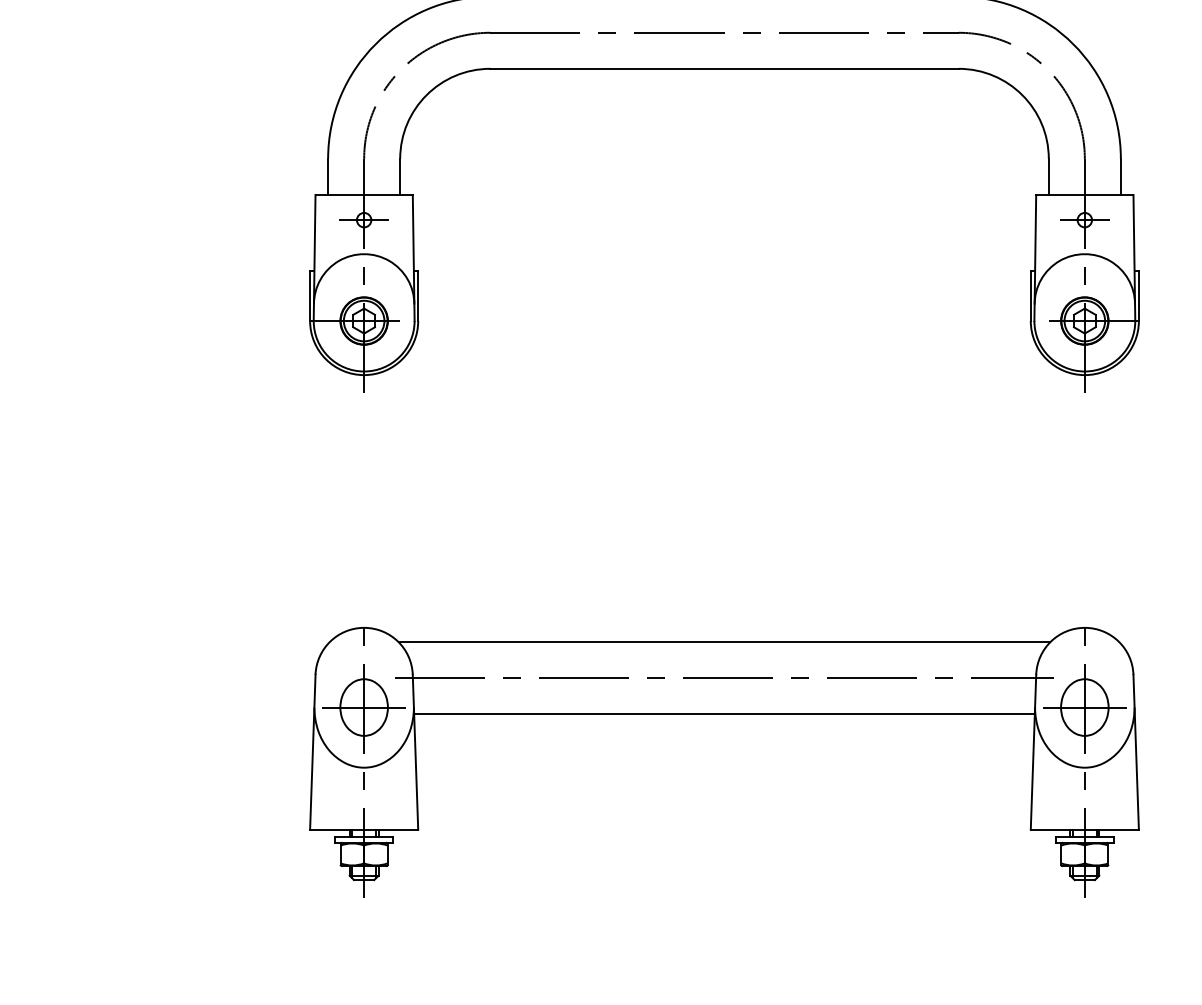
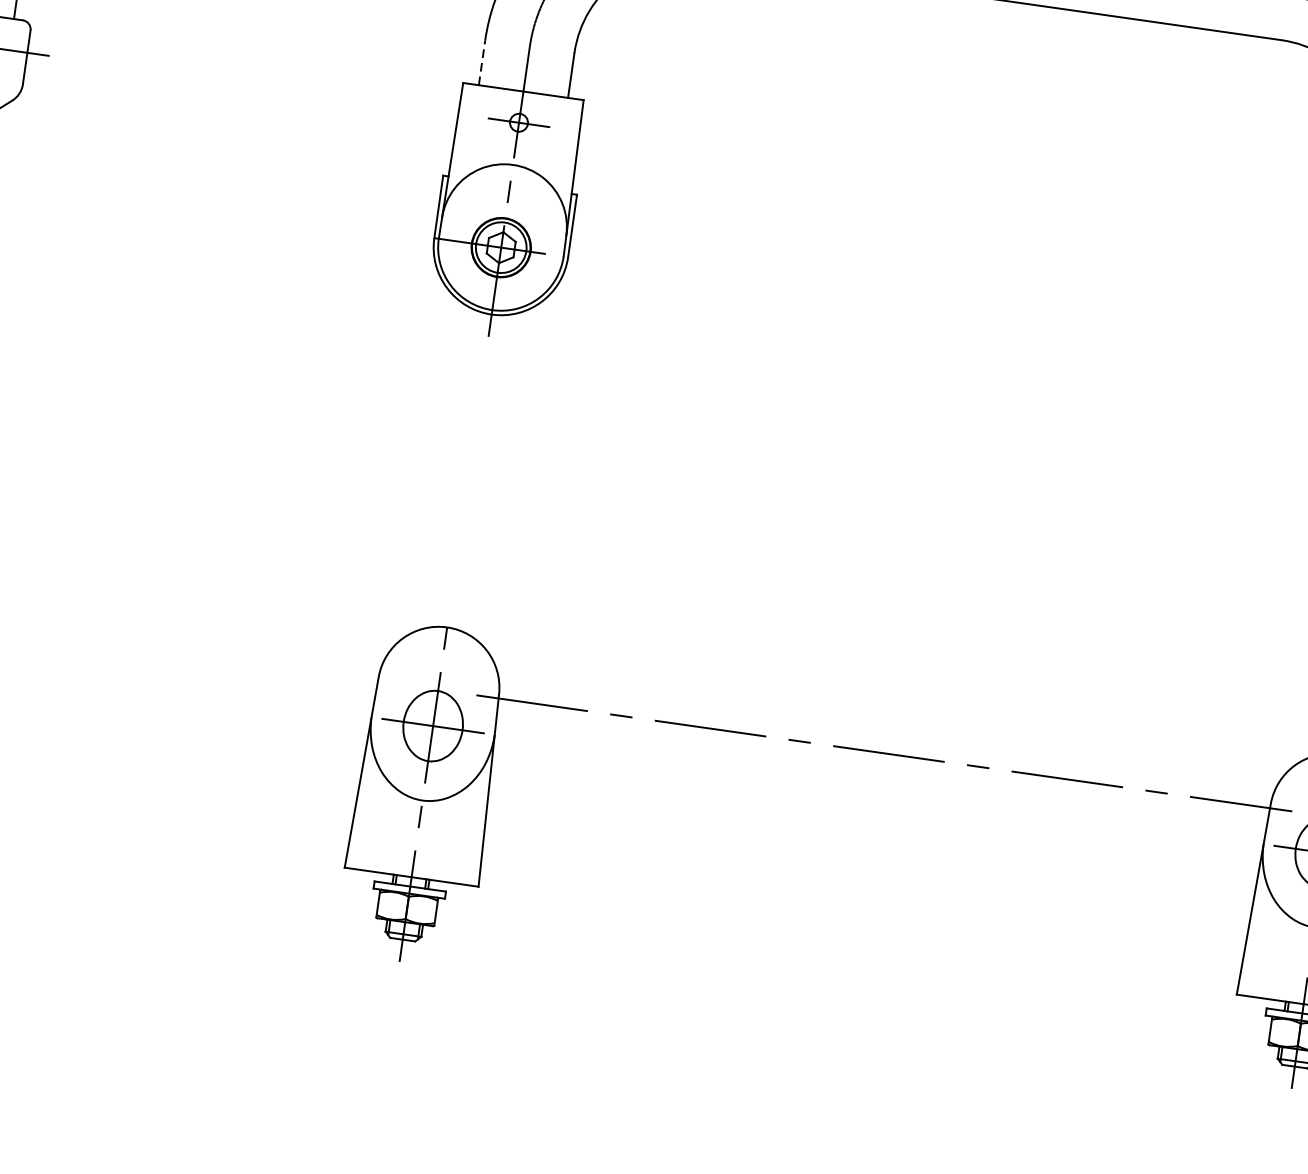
line: (328, 176) -> (482, 62), solid -> dashed
line: (724, 642) -> (890, 709), removed
line: (724, 714) -> (877, 798), removed

